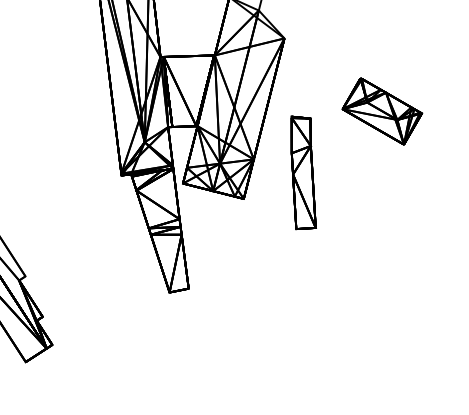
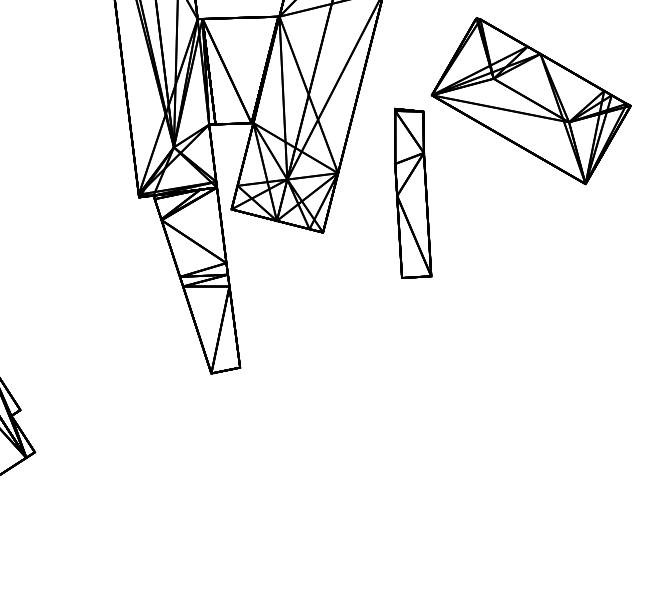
part: (382, 111) -> (531, 101), size x1.67

